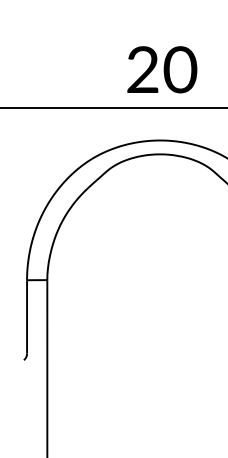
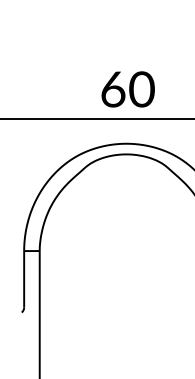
text: (143, 69) -> (113, 89), 20 -> 60

